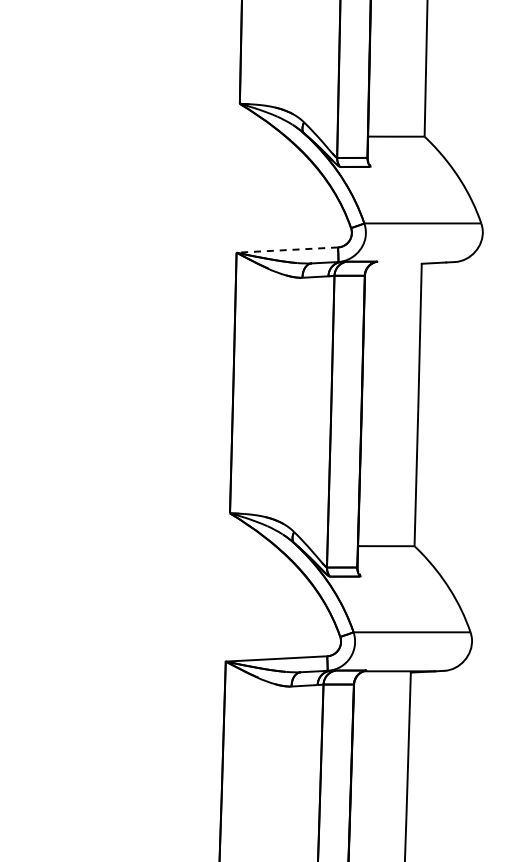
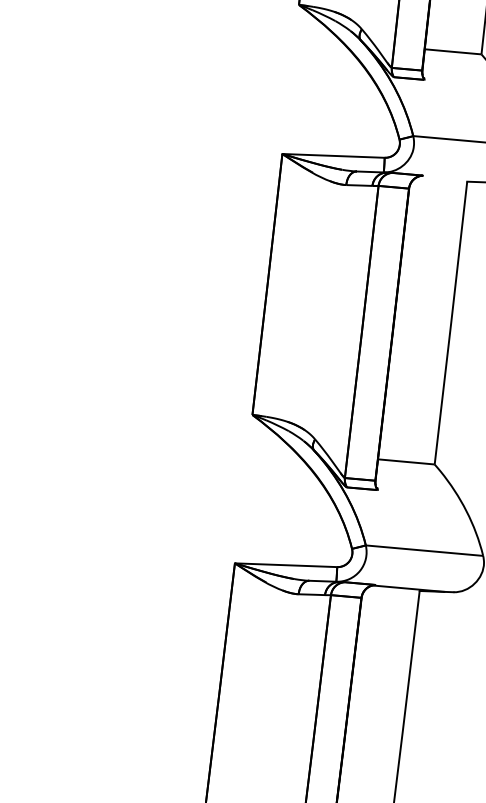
line: (287, 250) -> (333, 156), dashed -> solid

